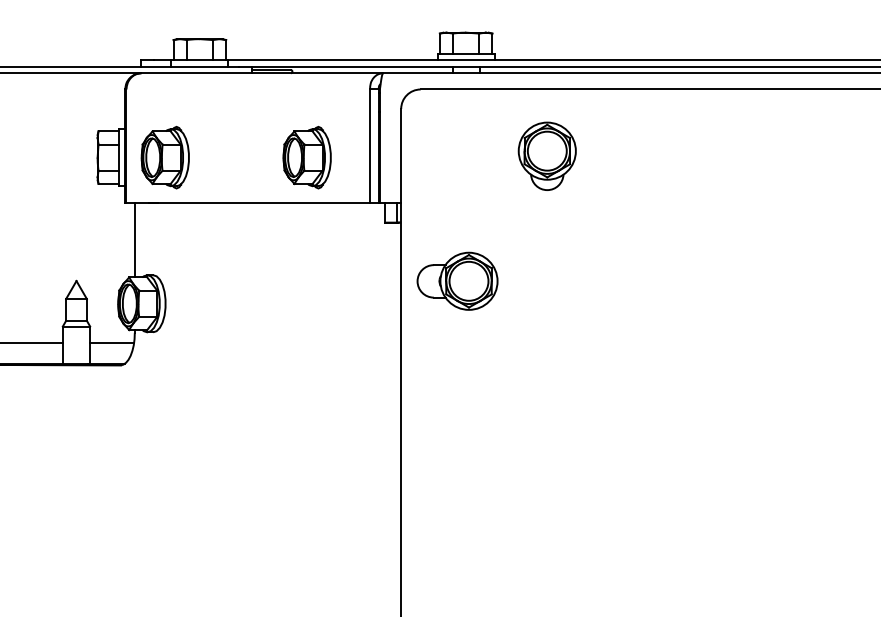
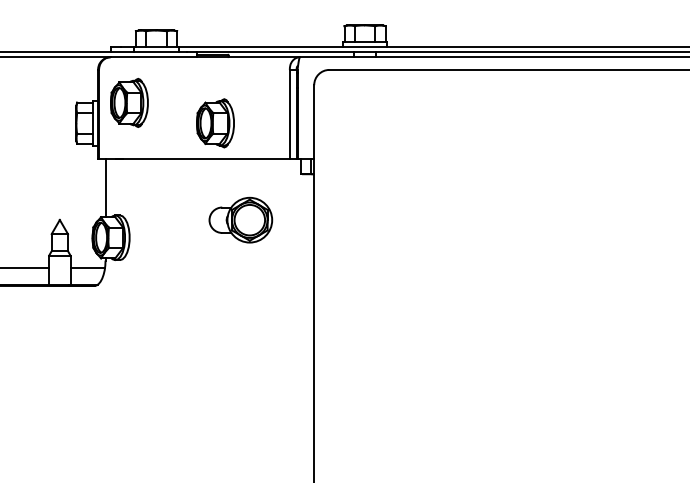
part: (546, 155) -> (428, 121), removed
part: (164, 157) -> (128, 102), moved
part: (306, 157) -> (214, 123), moved
part: (457, 280) -> (240, 219), moved

